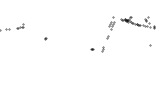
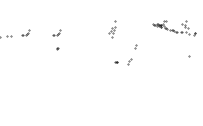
part: (111, 23) -> (112, 29), moved
part: (44, 25) -> (56, 32), added

